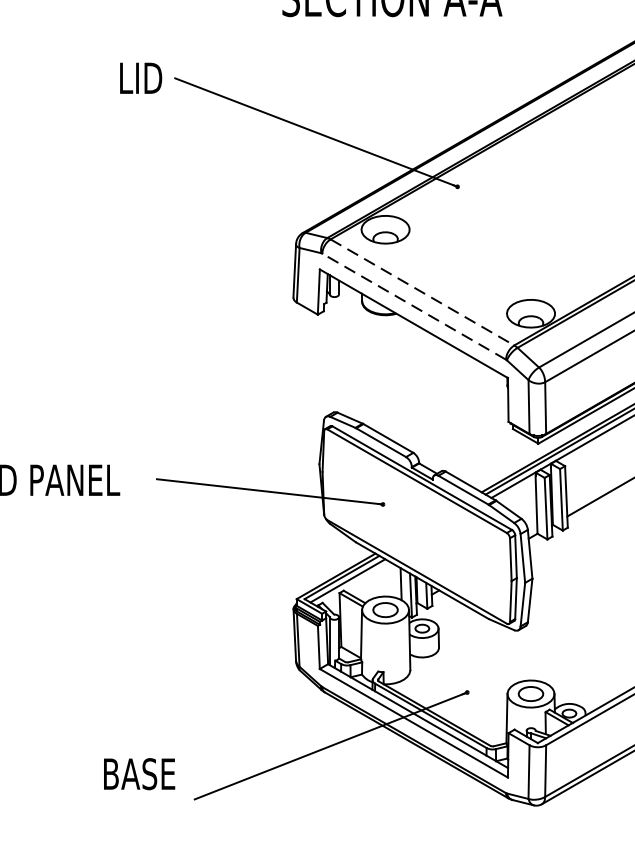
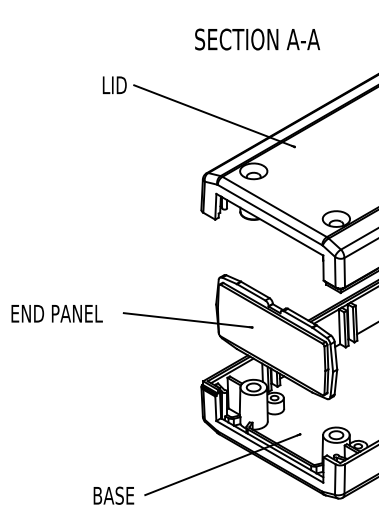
line: (423, 293) -> (275, 207), dashed -> solid
line: (413, 305) -> (269, 214), dashed -> solid
text: (138, 773) -> (113, 495), moved

